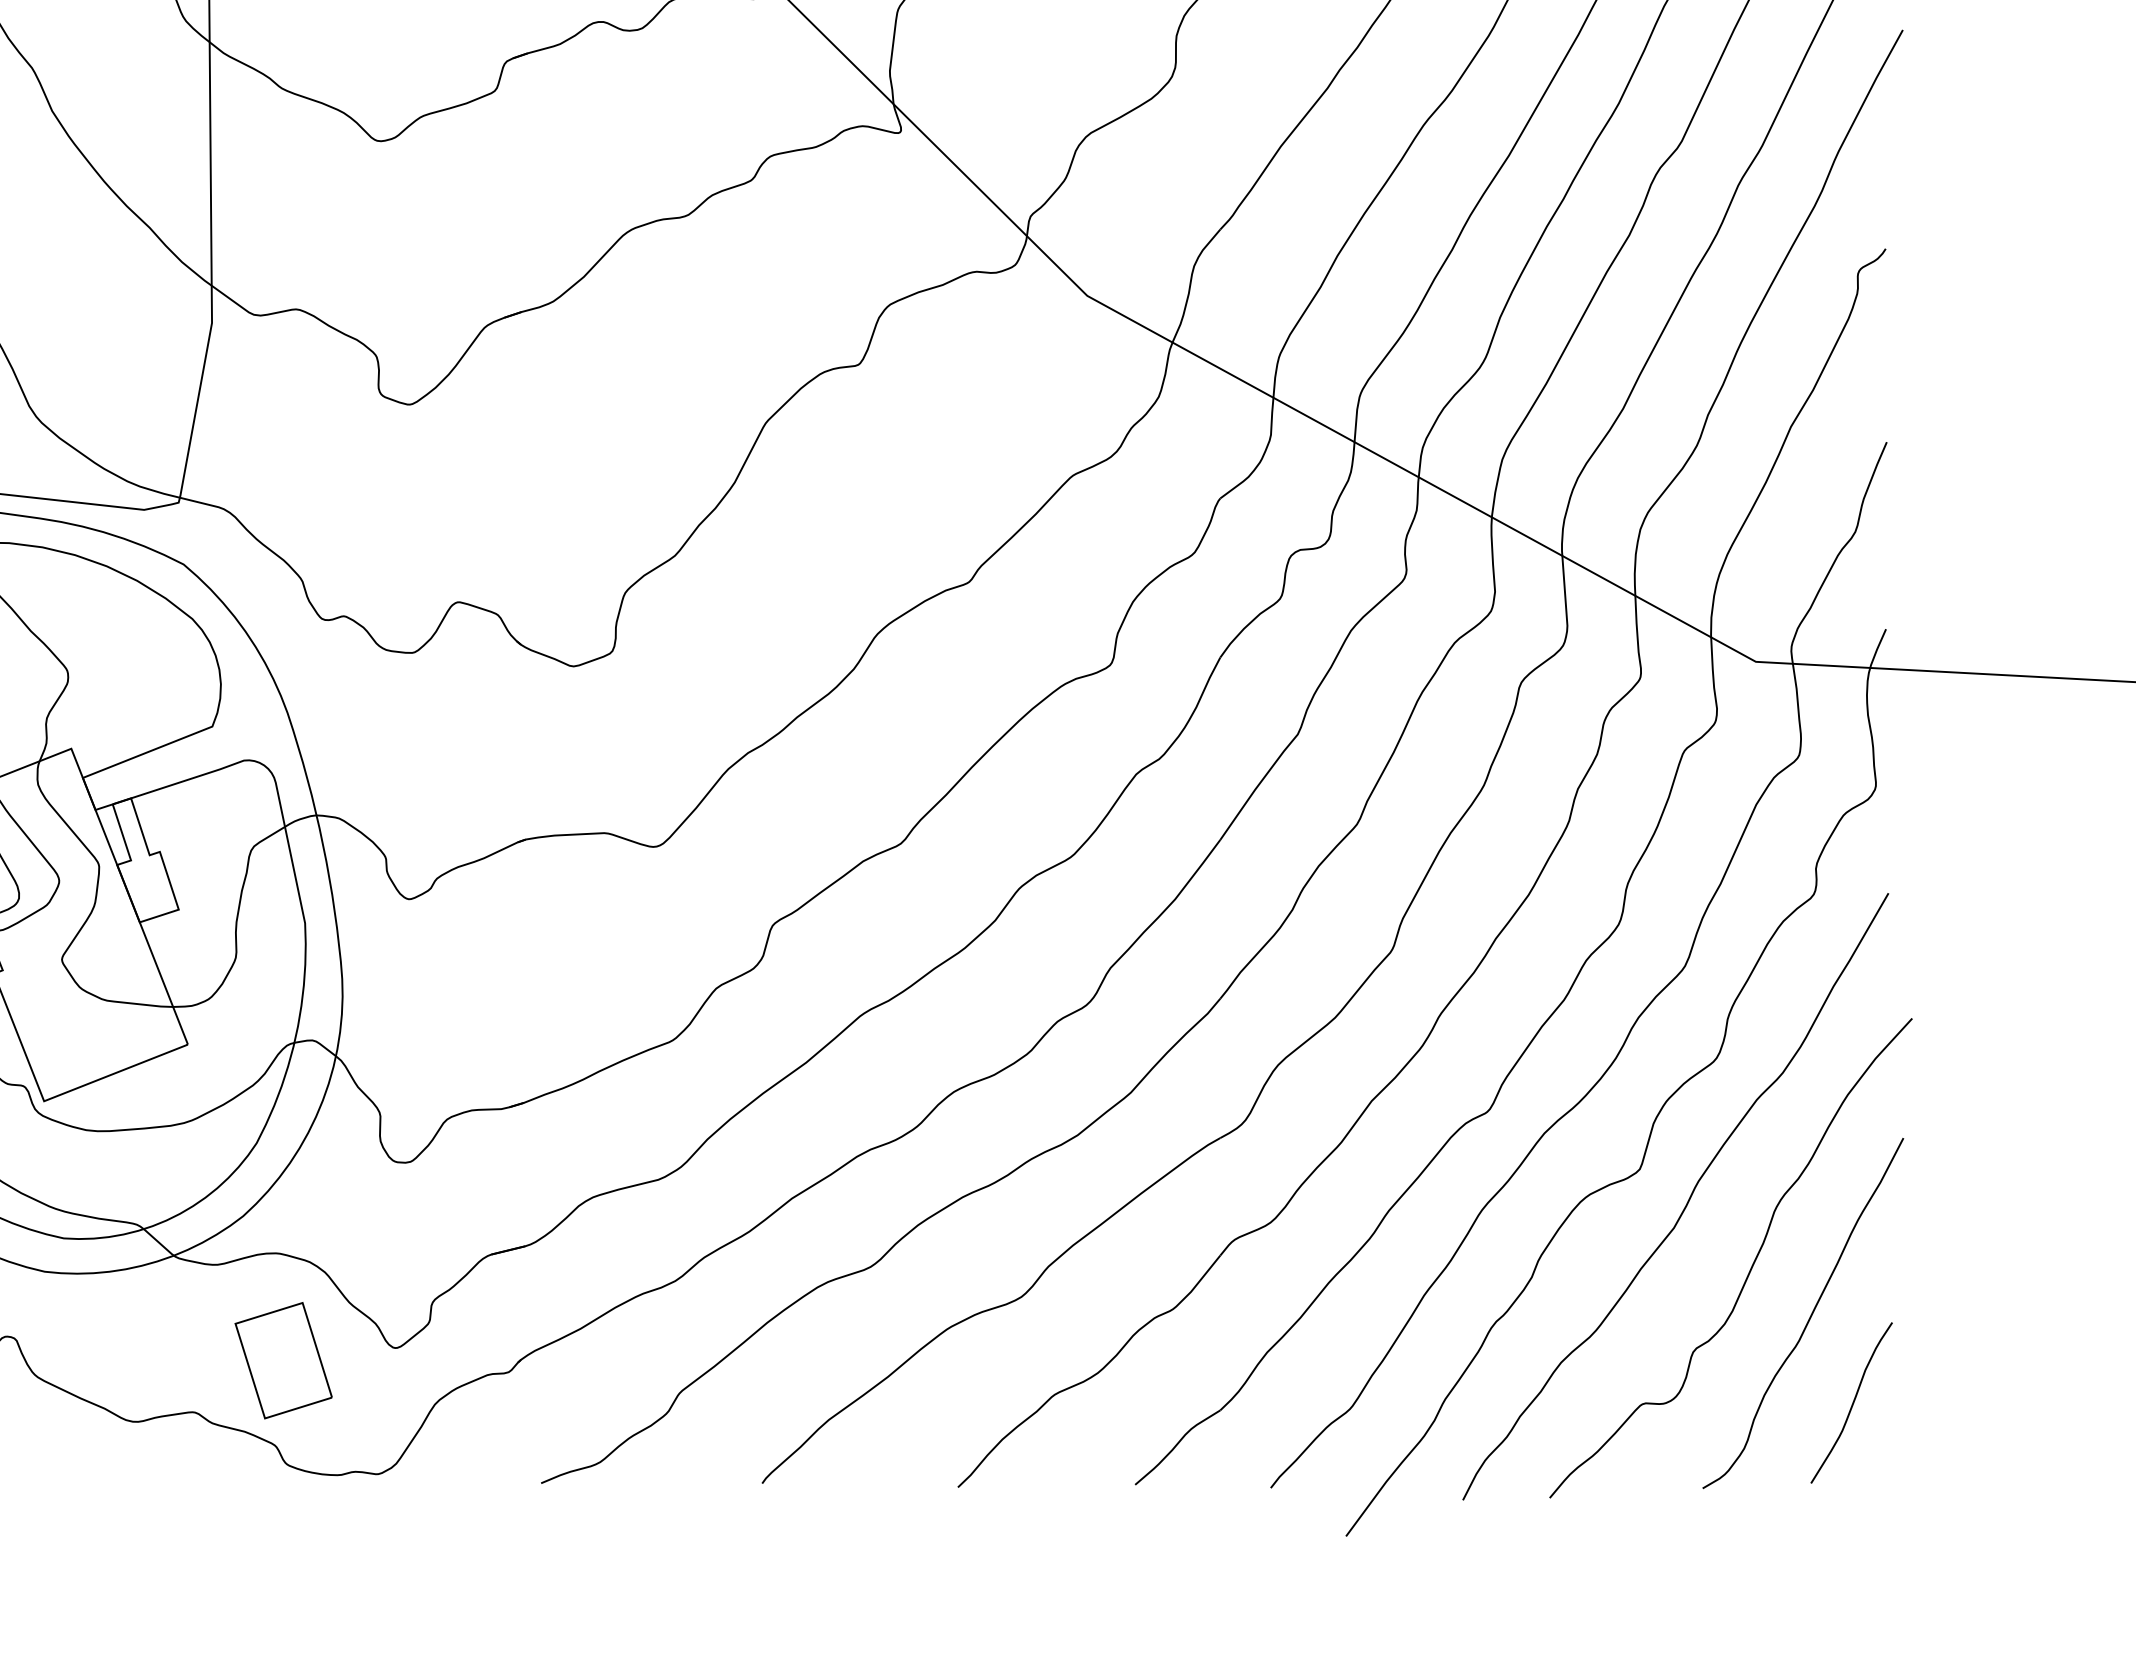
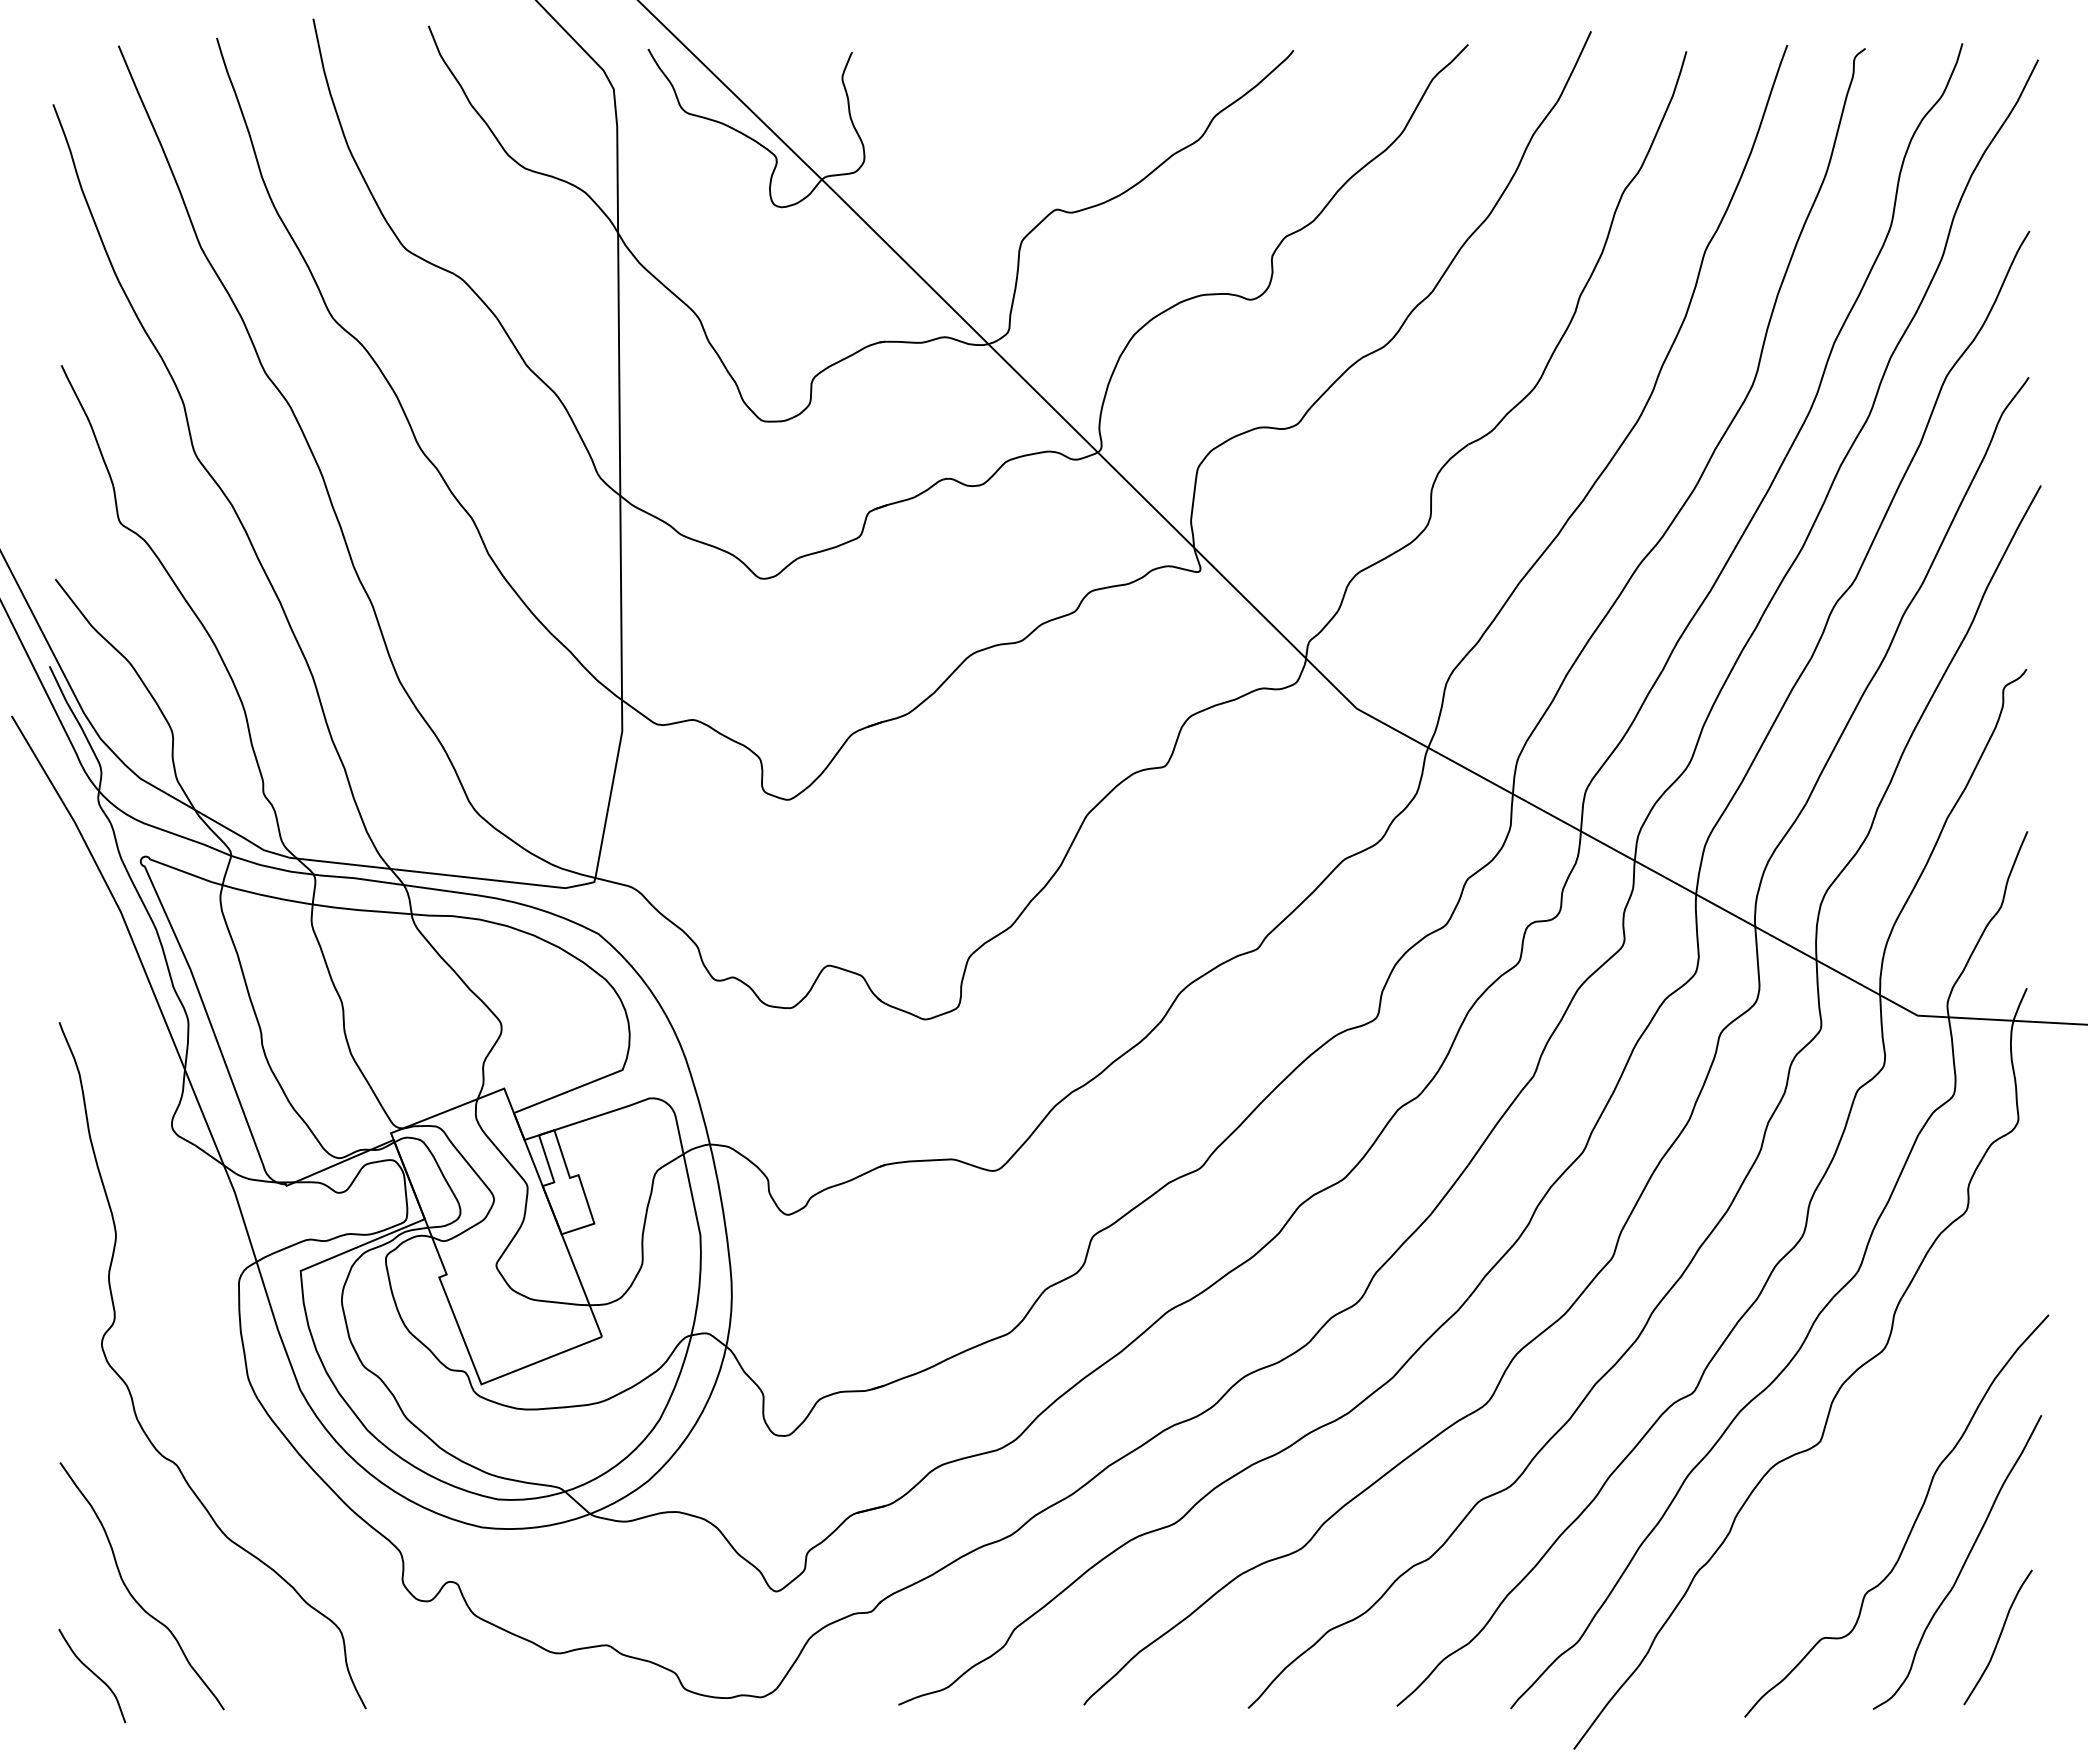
curve: (1686, 1202) -> (1859, 1469), removed
part: (283, 1360) -> (682, 1601), removed

